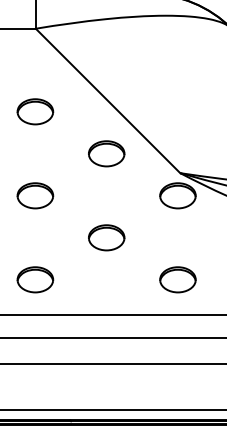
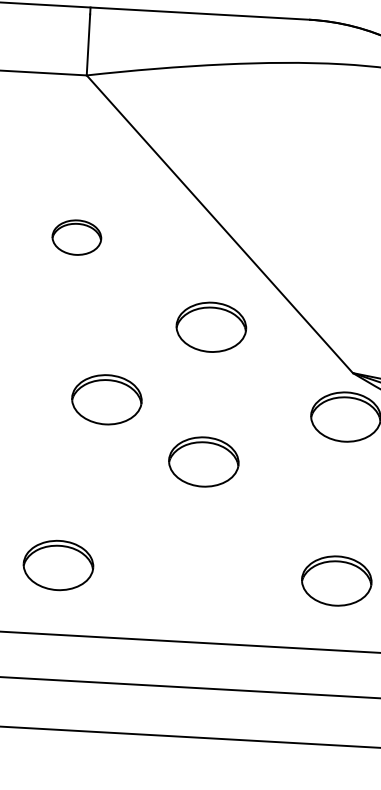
part: (35, 111) -> (77, 236), size x0.7
part: (35, 195) -> (107, 399), moved
part: (106, 237) -> (203, 461), moved

